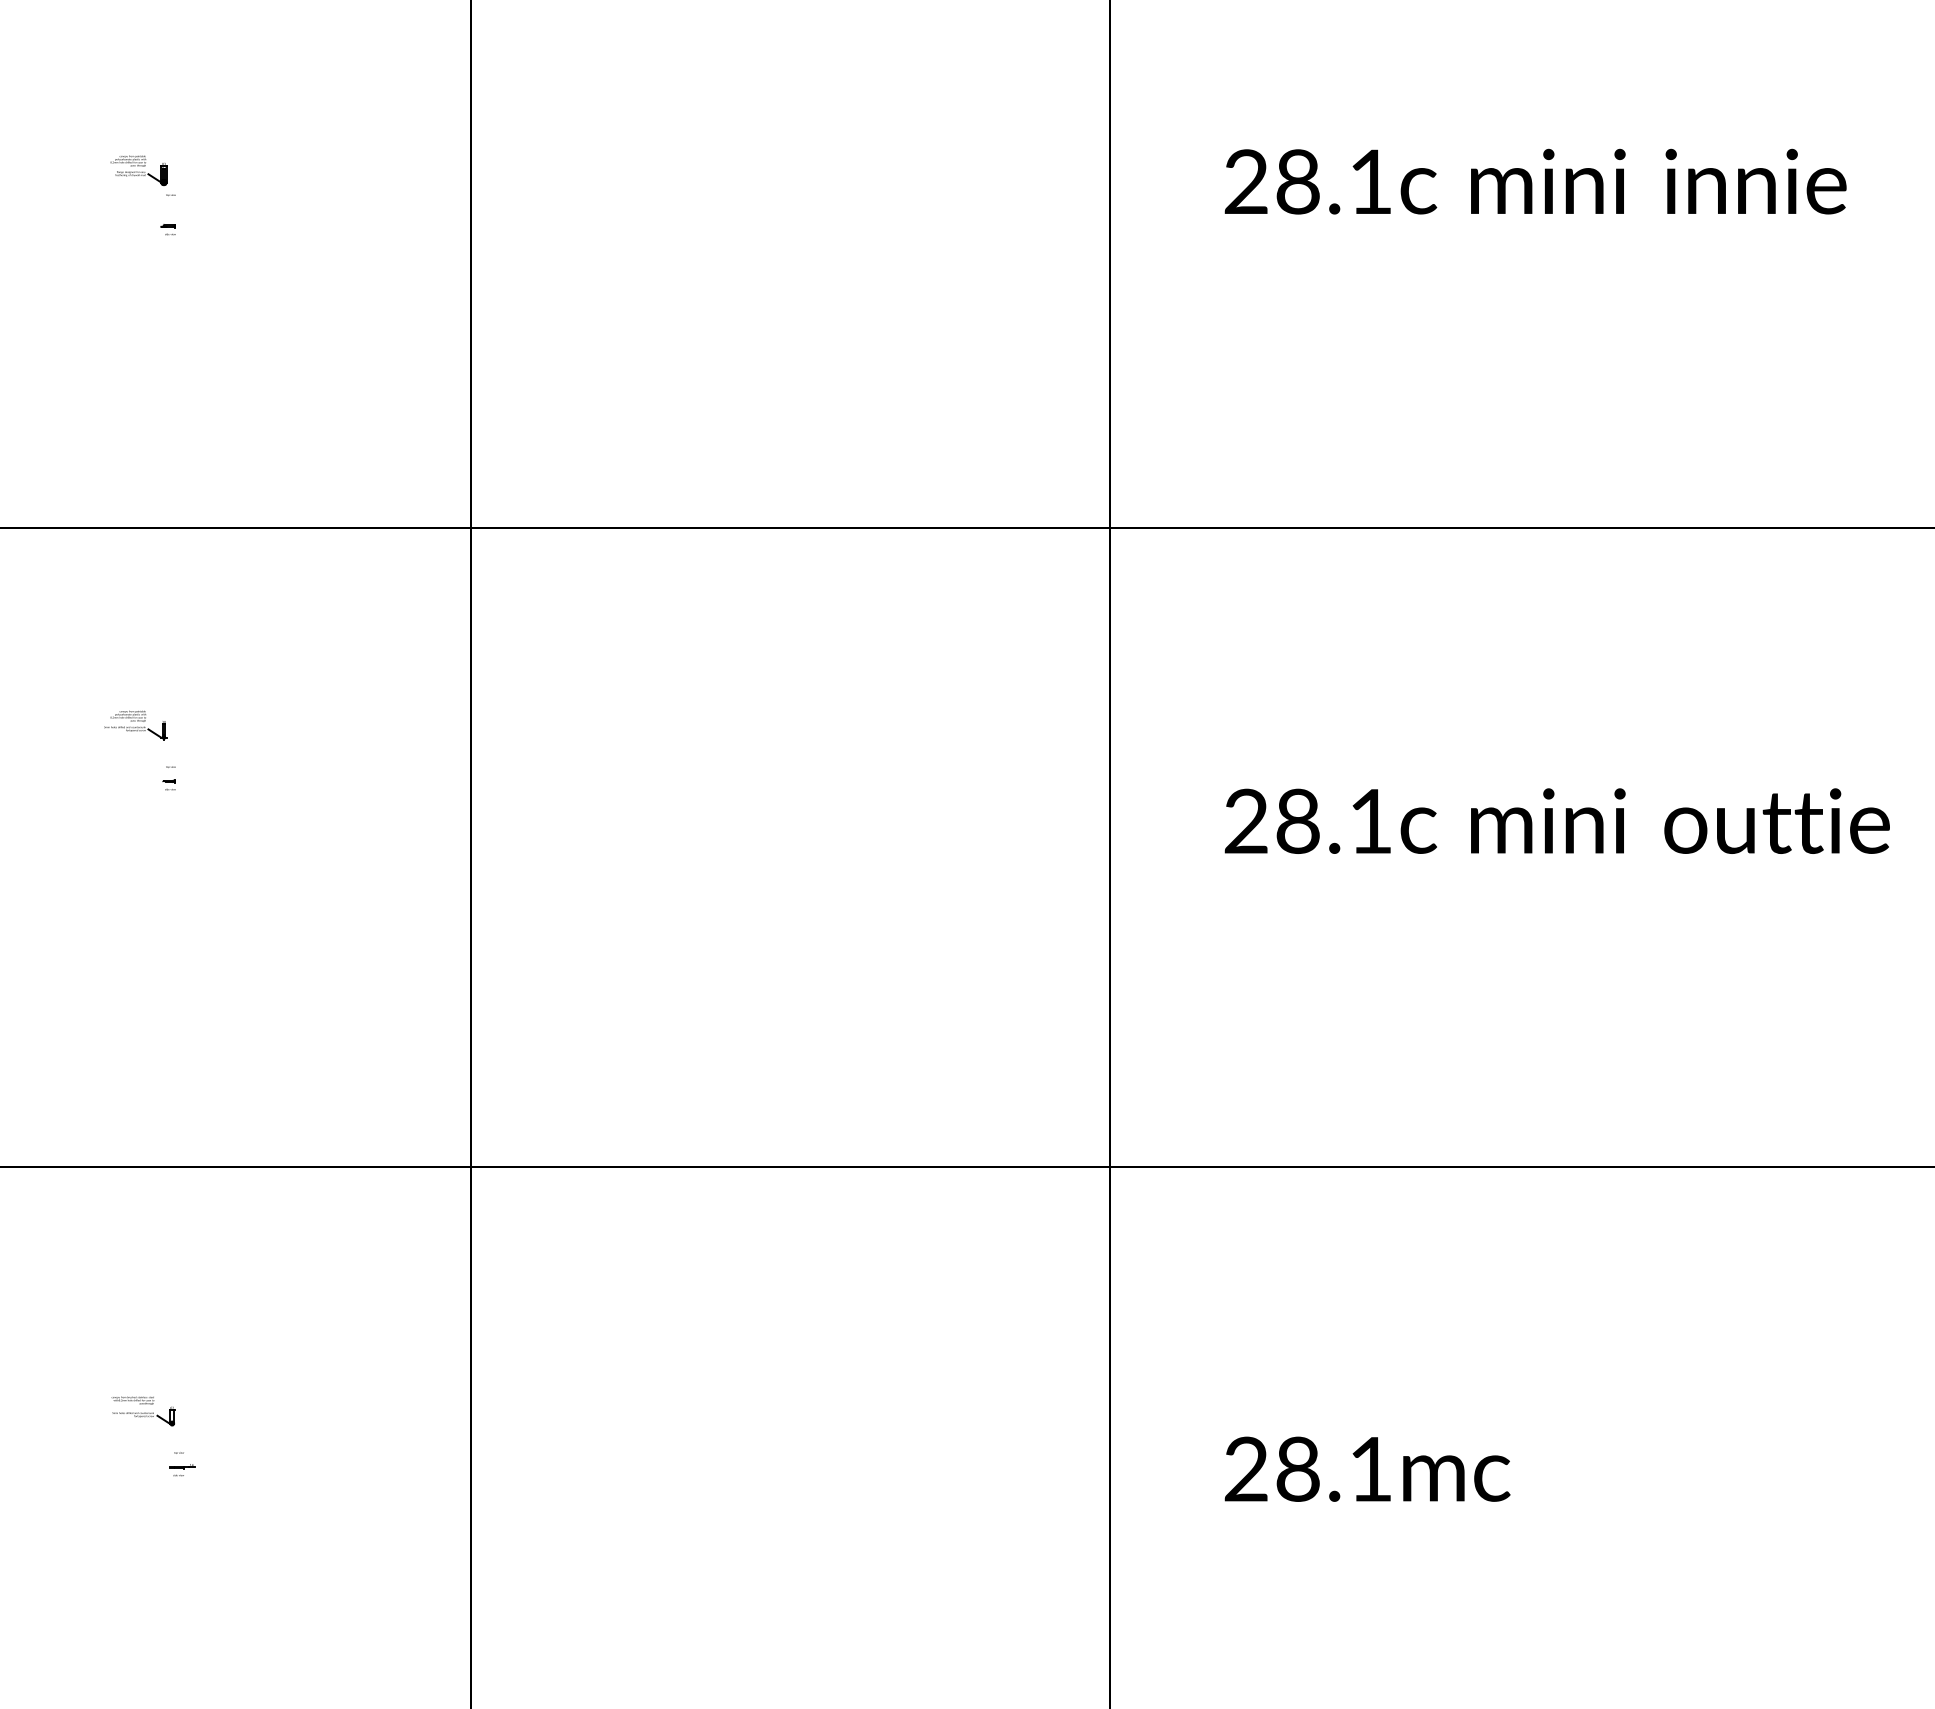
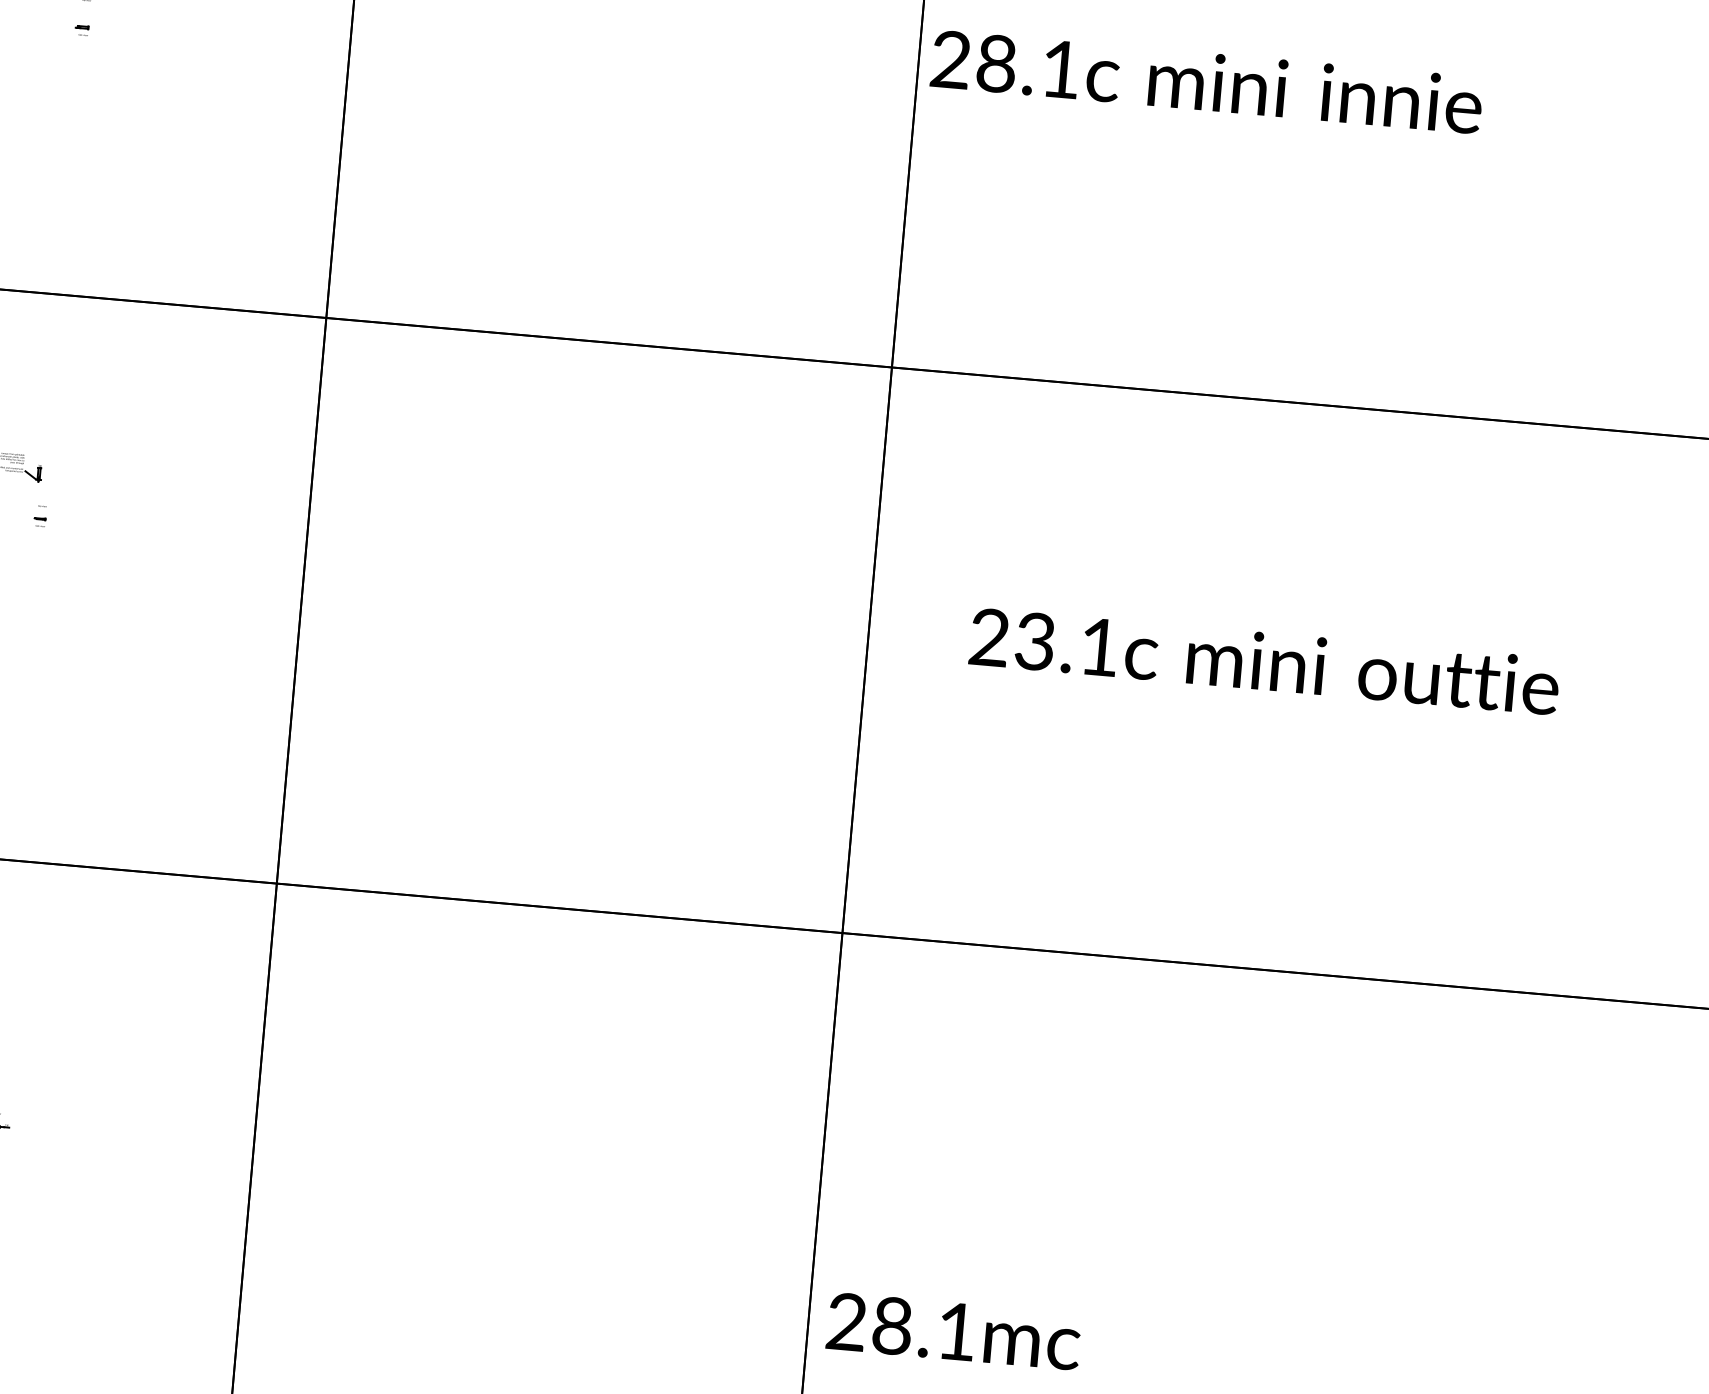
text: (1535, 181) -> (1206, 81), moved
text: (1297, 820) -> (1034, 640), 28.1c -> 23.1c
text: (1367, 1468) -> (953, 1330), moved

